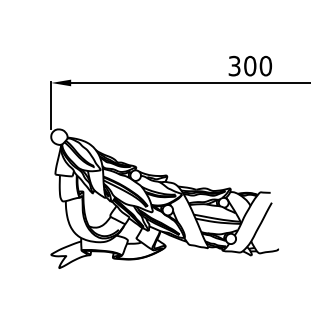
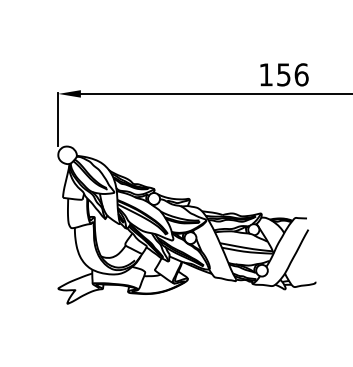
text: (249, 65) -> (283, 74), 300 -> 156

